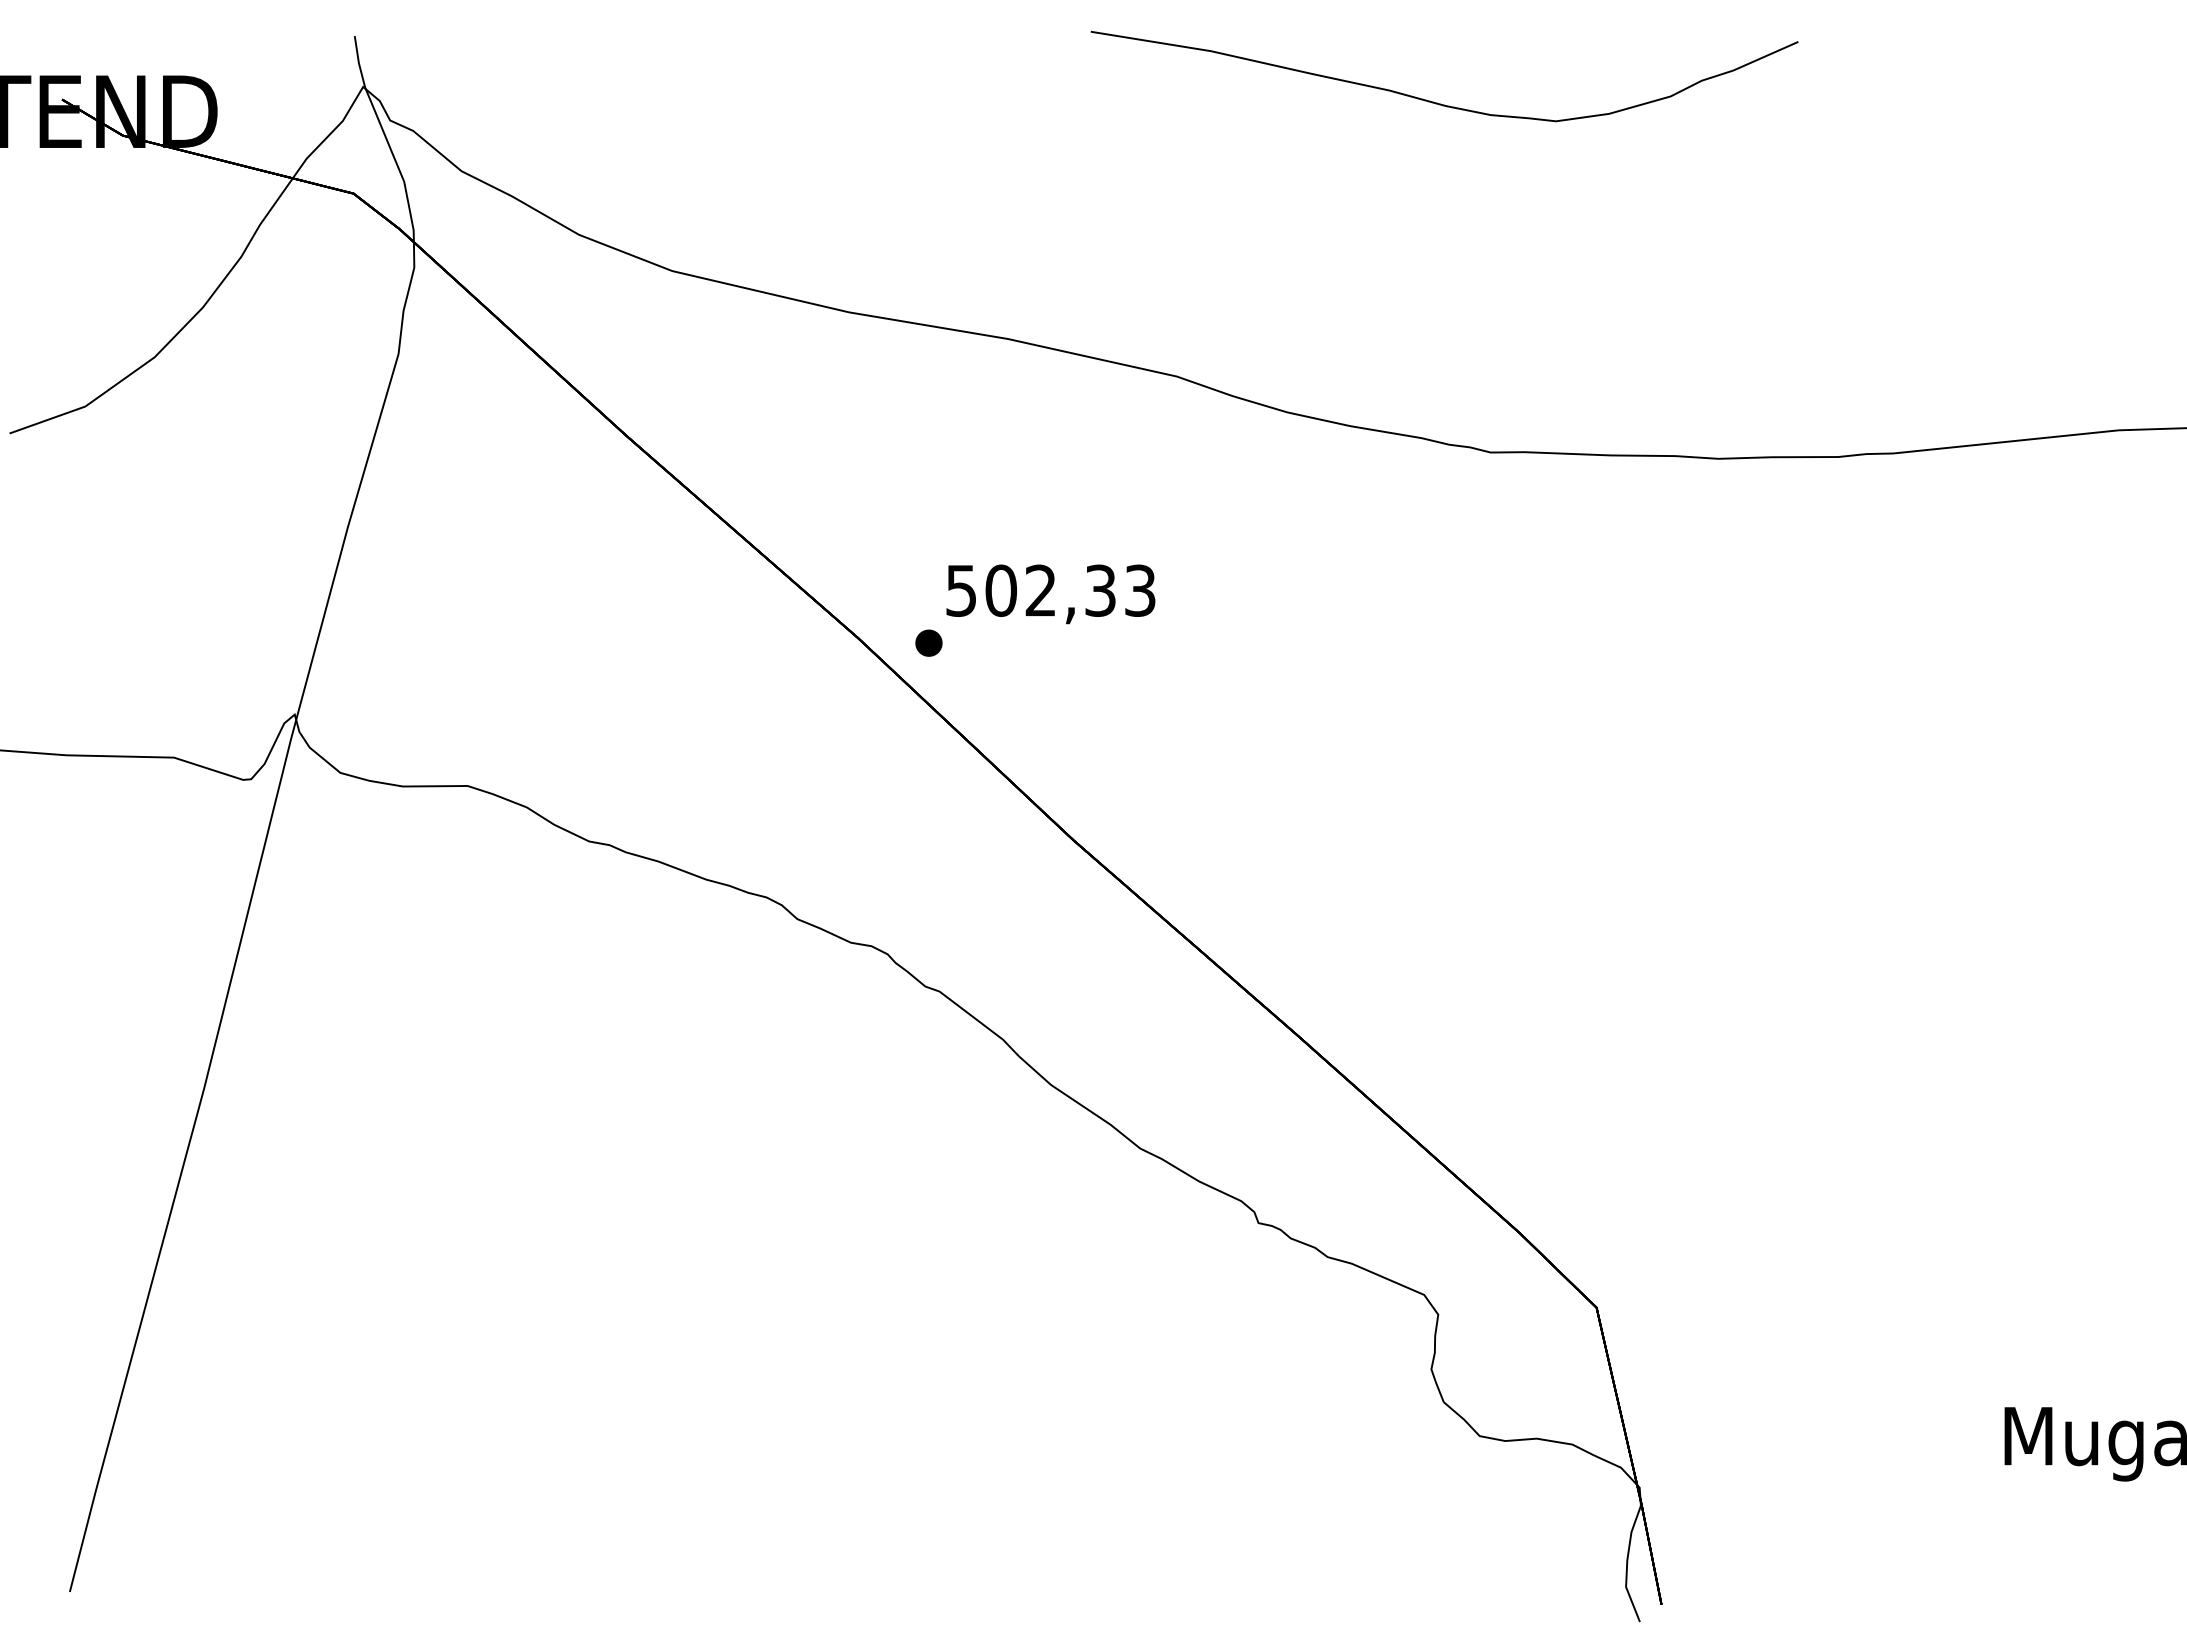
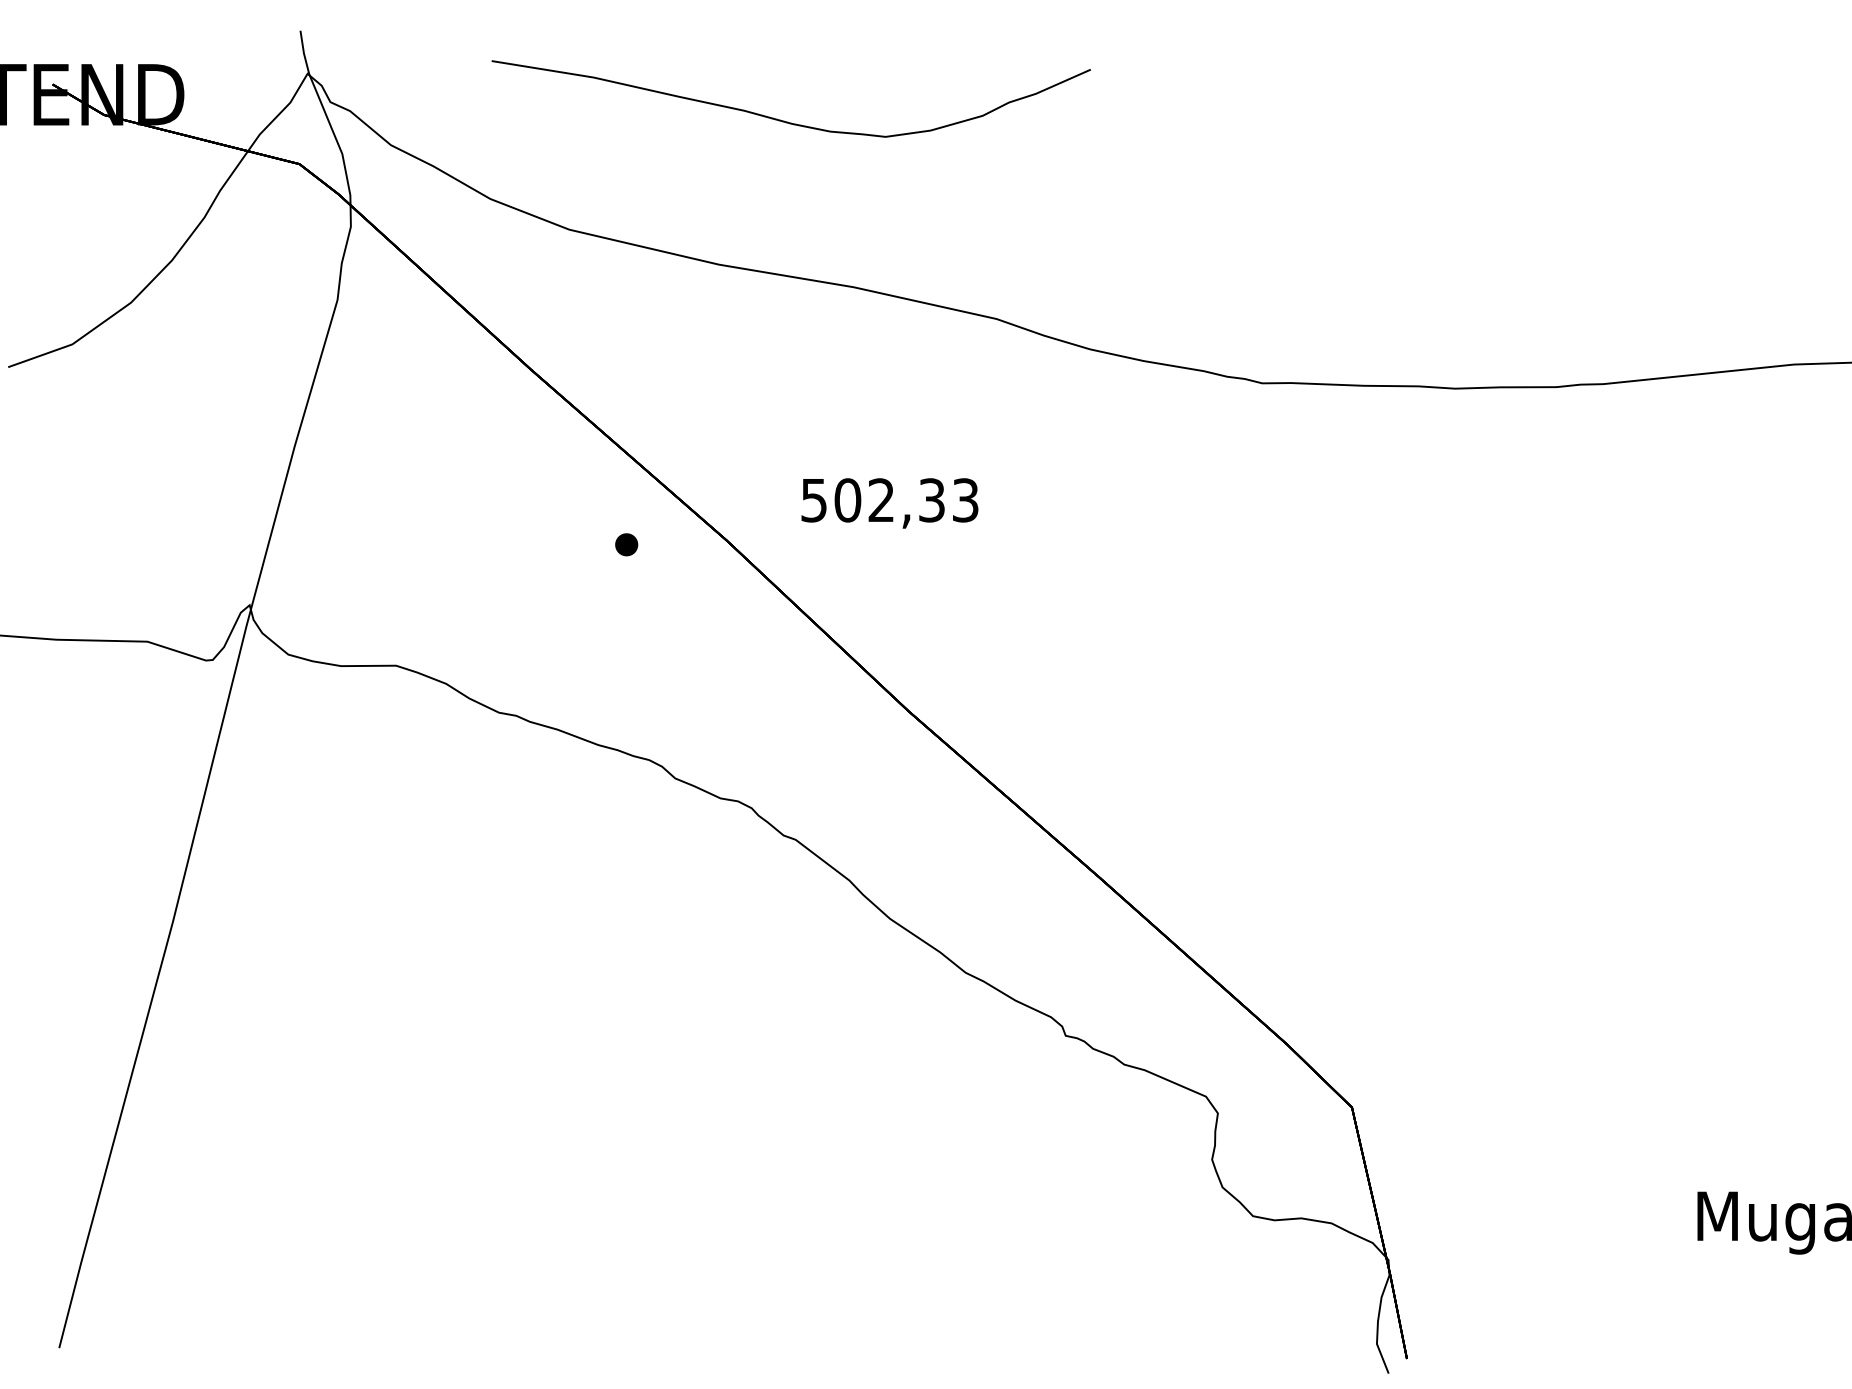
curve: (1436, 101) -> (784, 120), moved
part: (928, 642) -> (626, 544), moved

